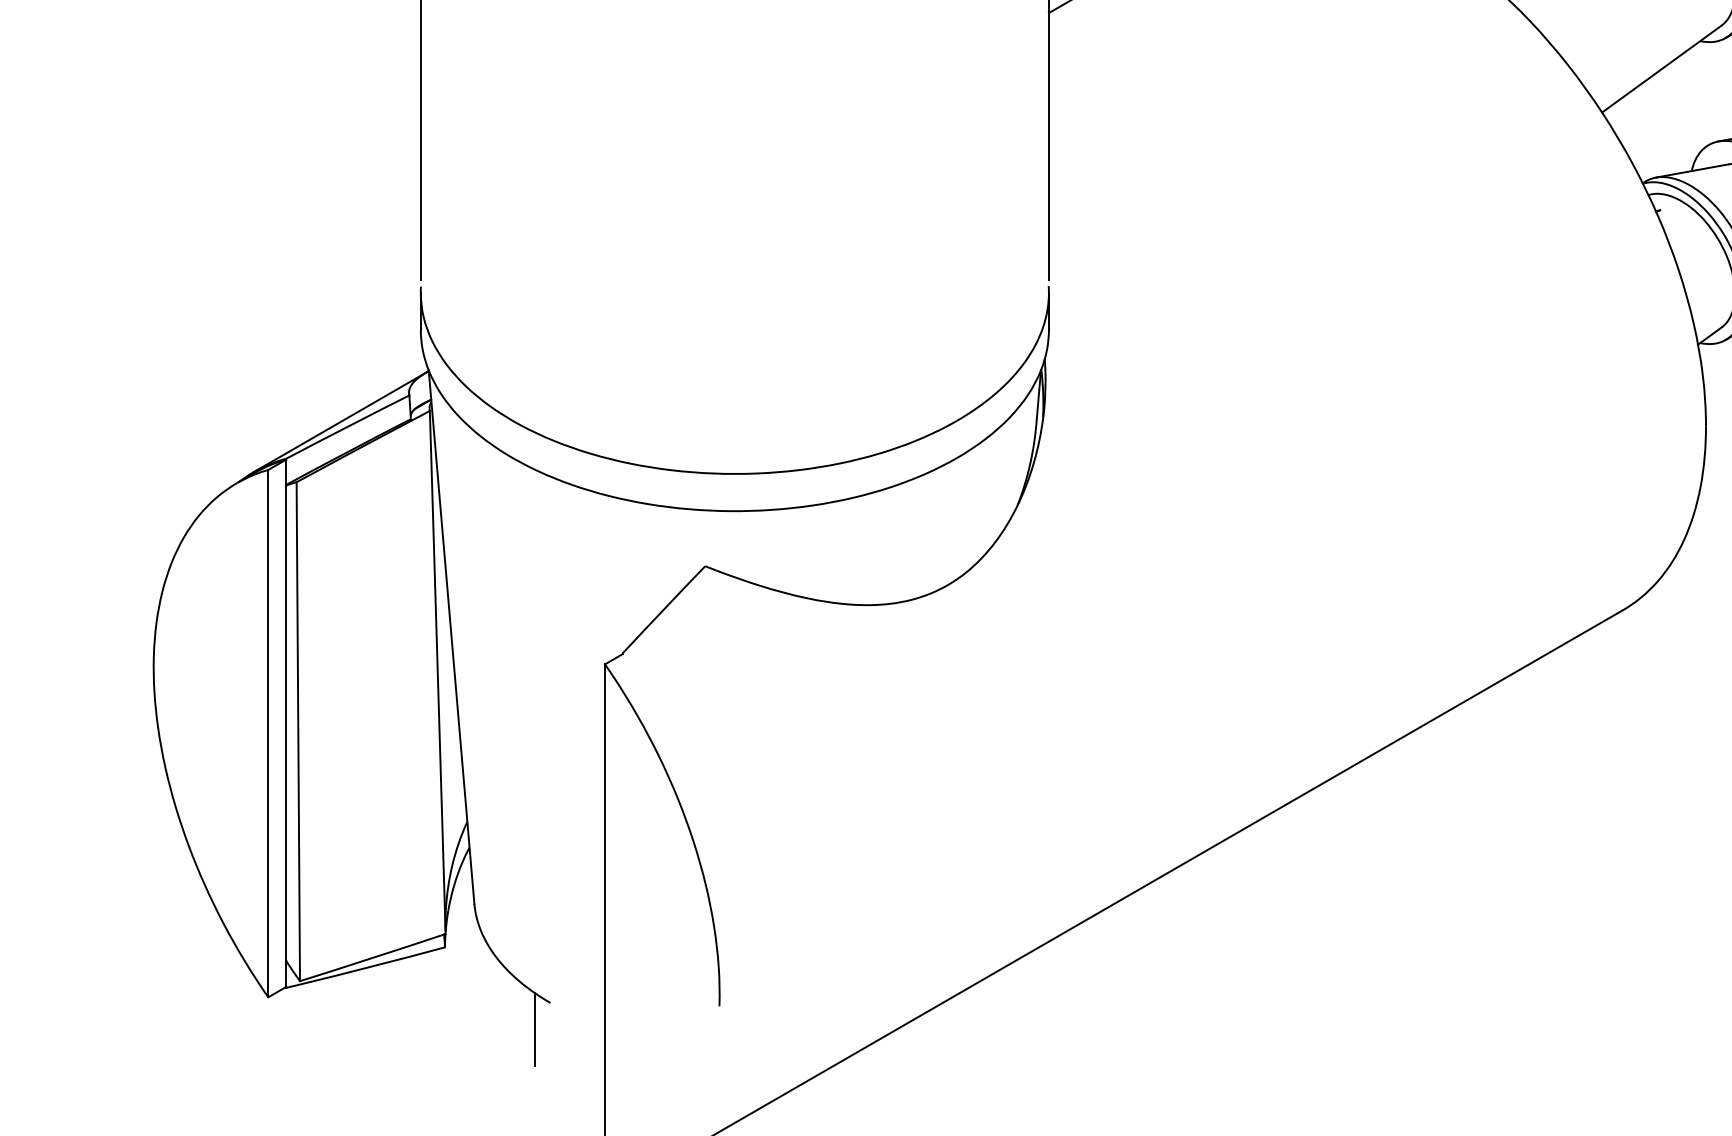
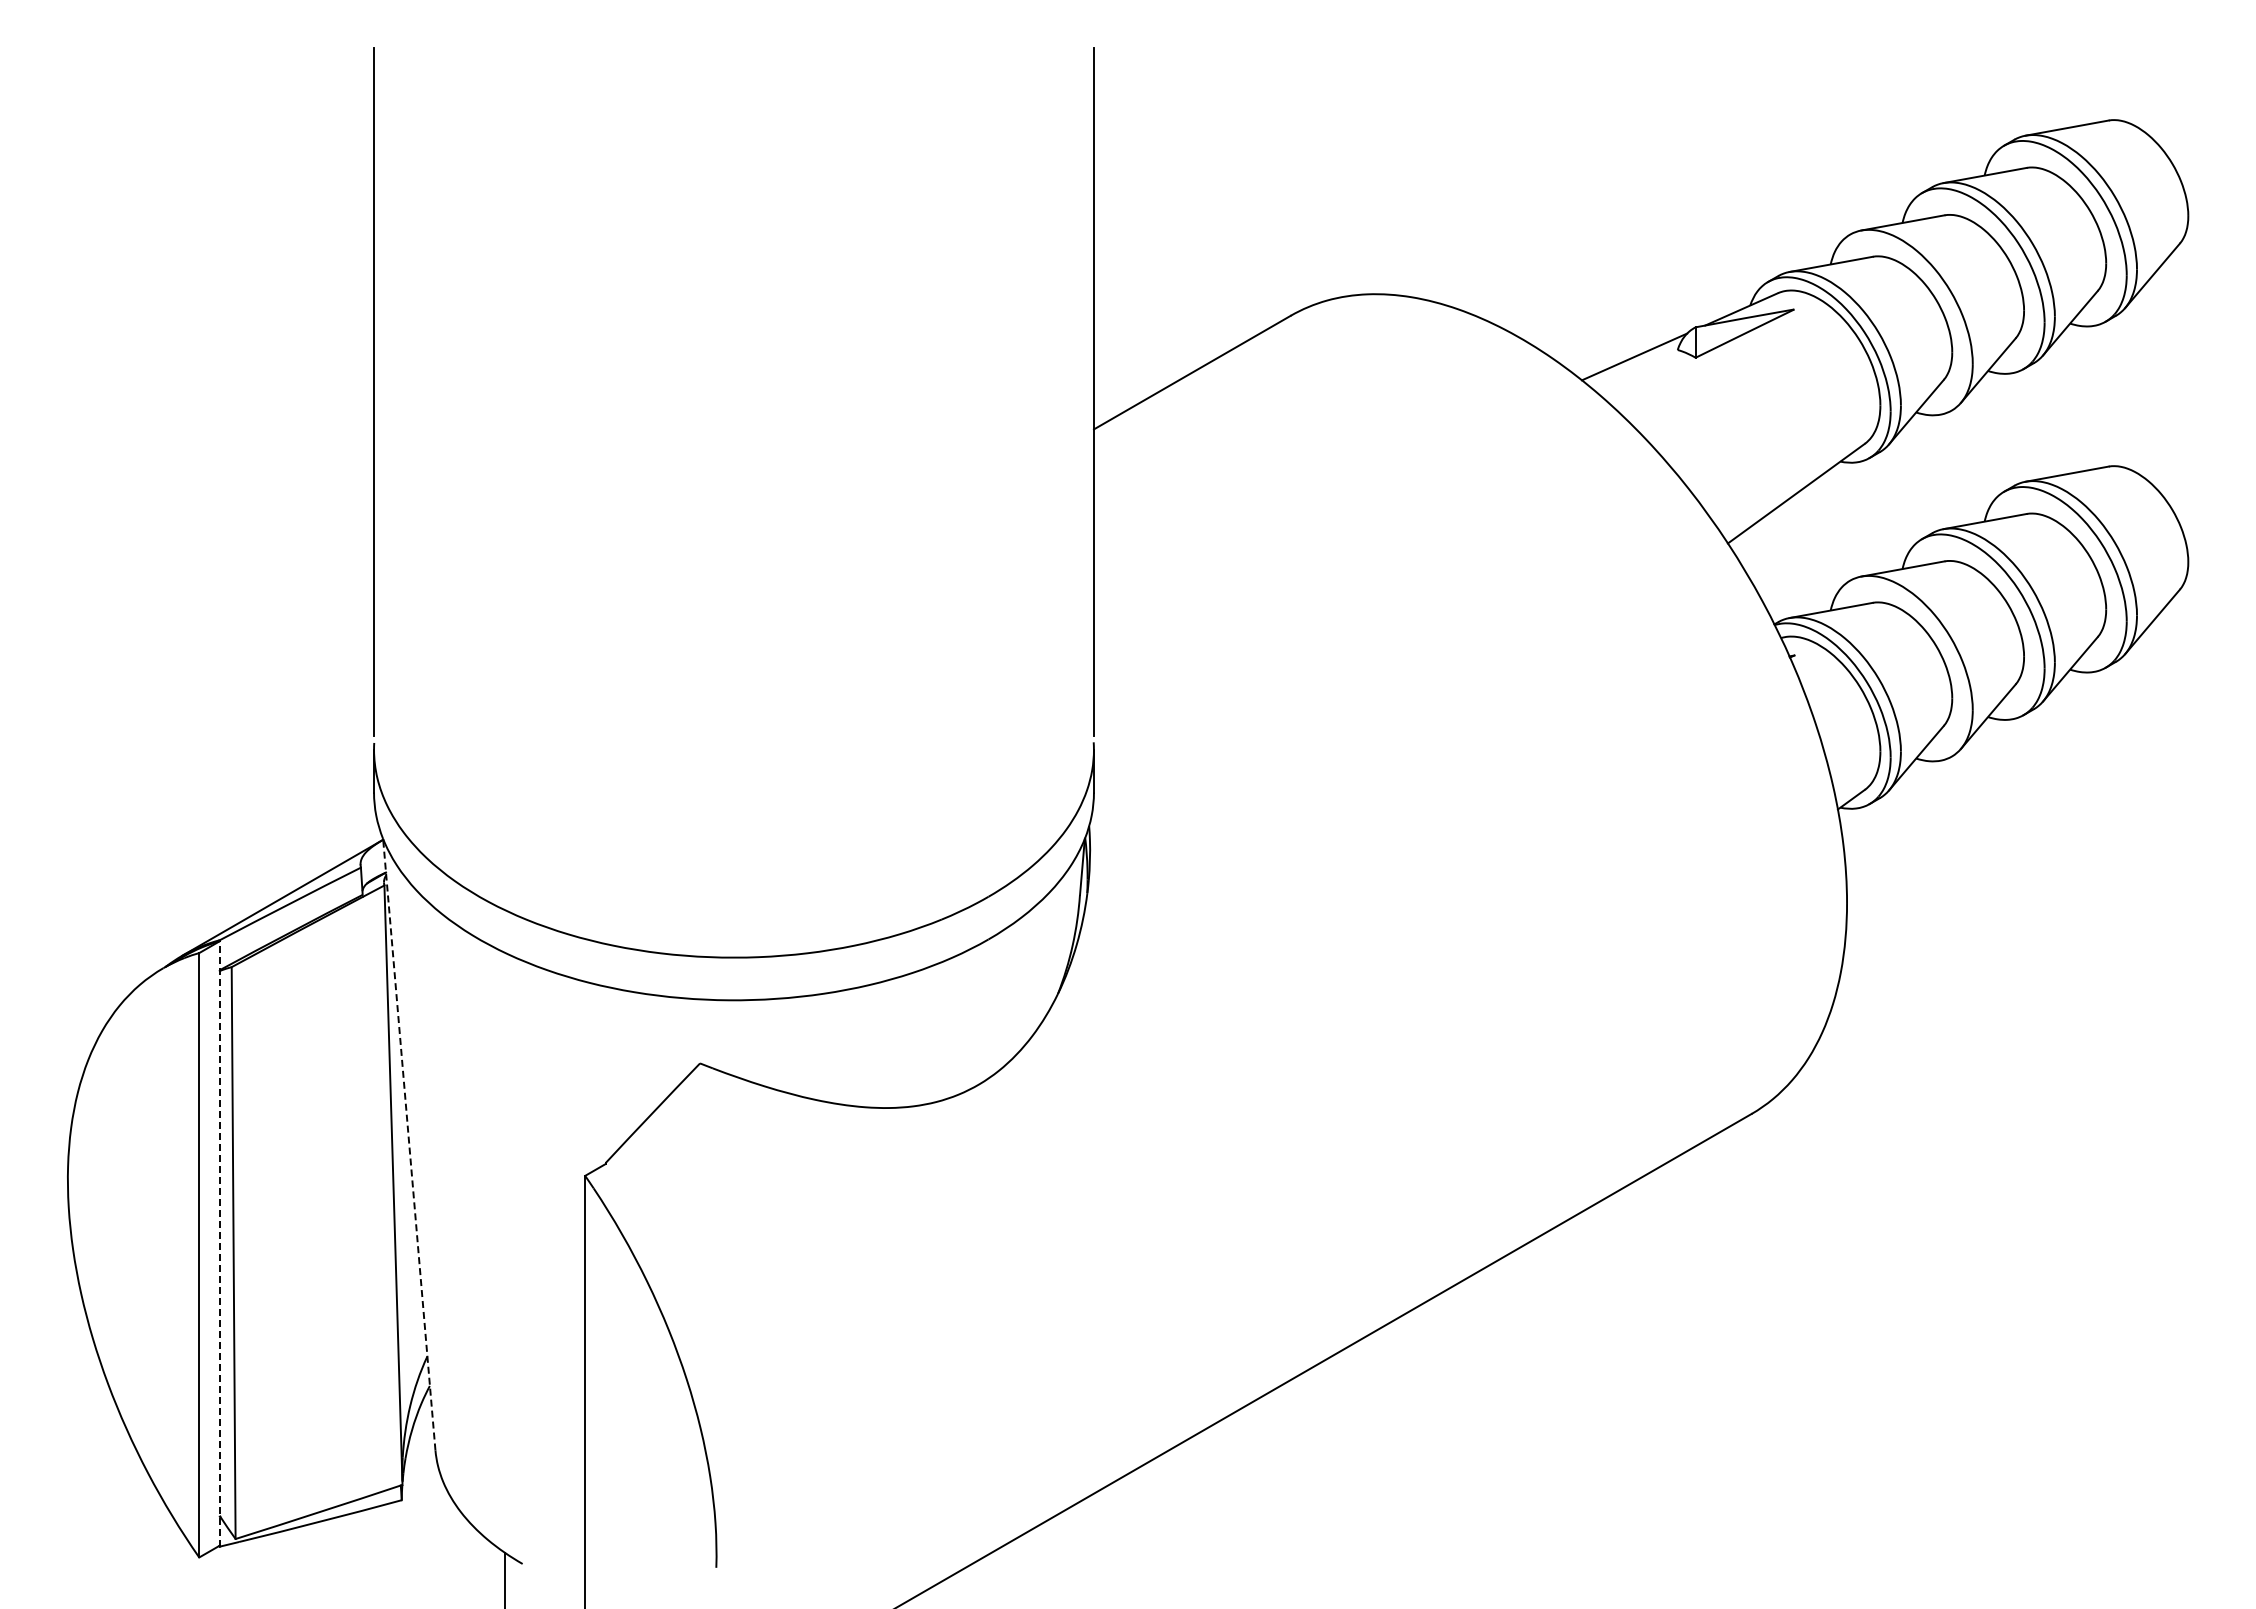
line: (451, 636) -> (409, 1144), solid -> dashed
line: (285, 722) -> (219, 1242), solid -> dashed

